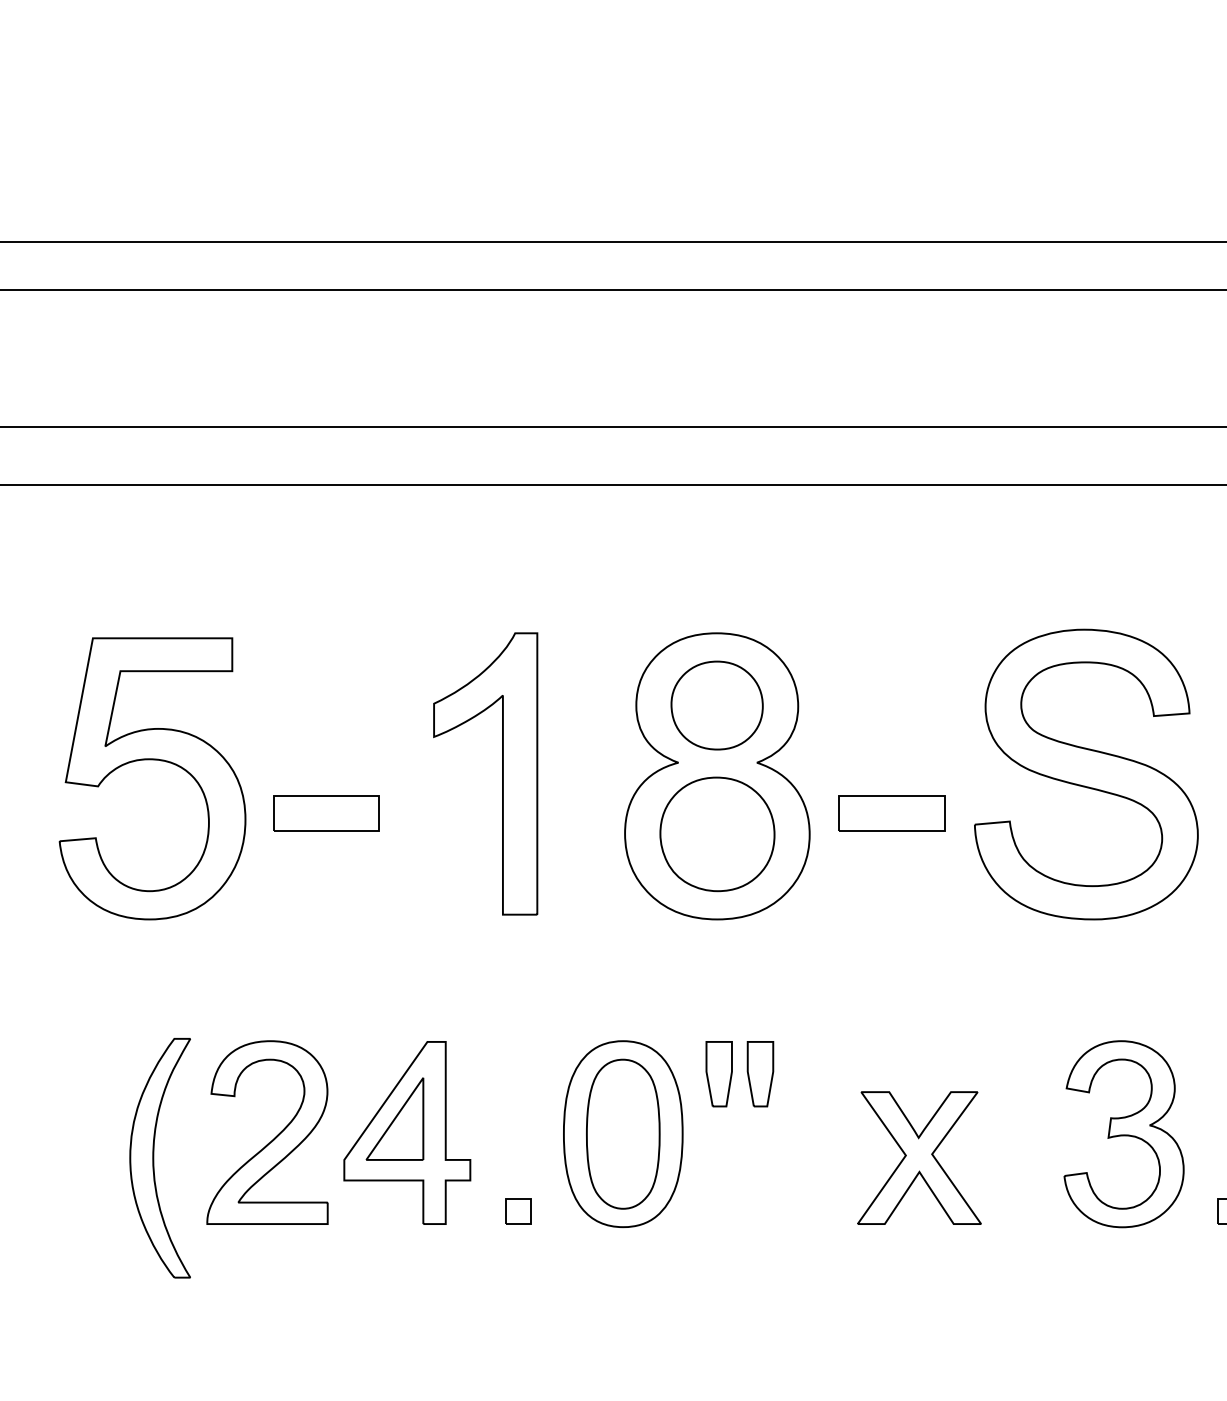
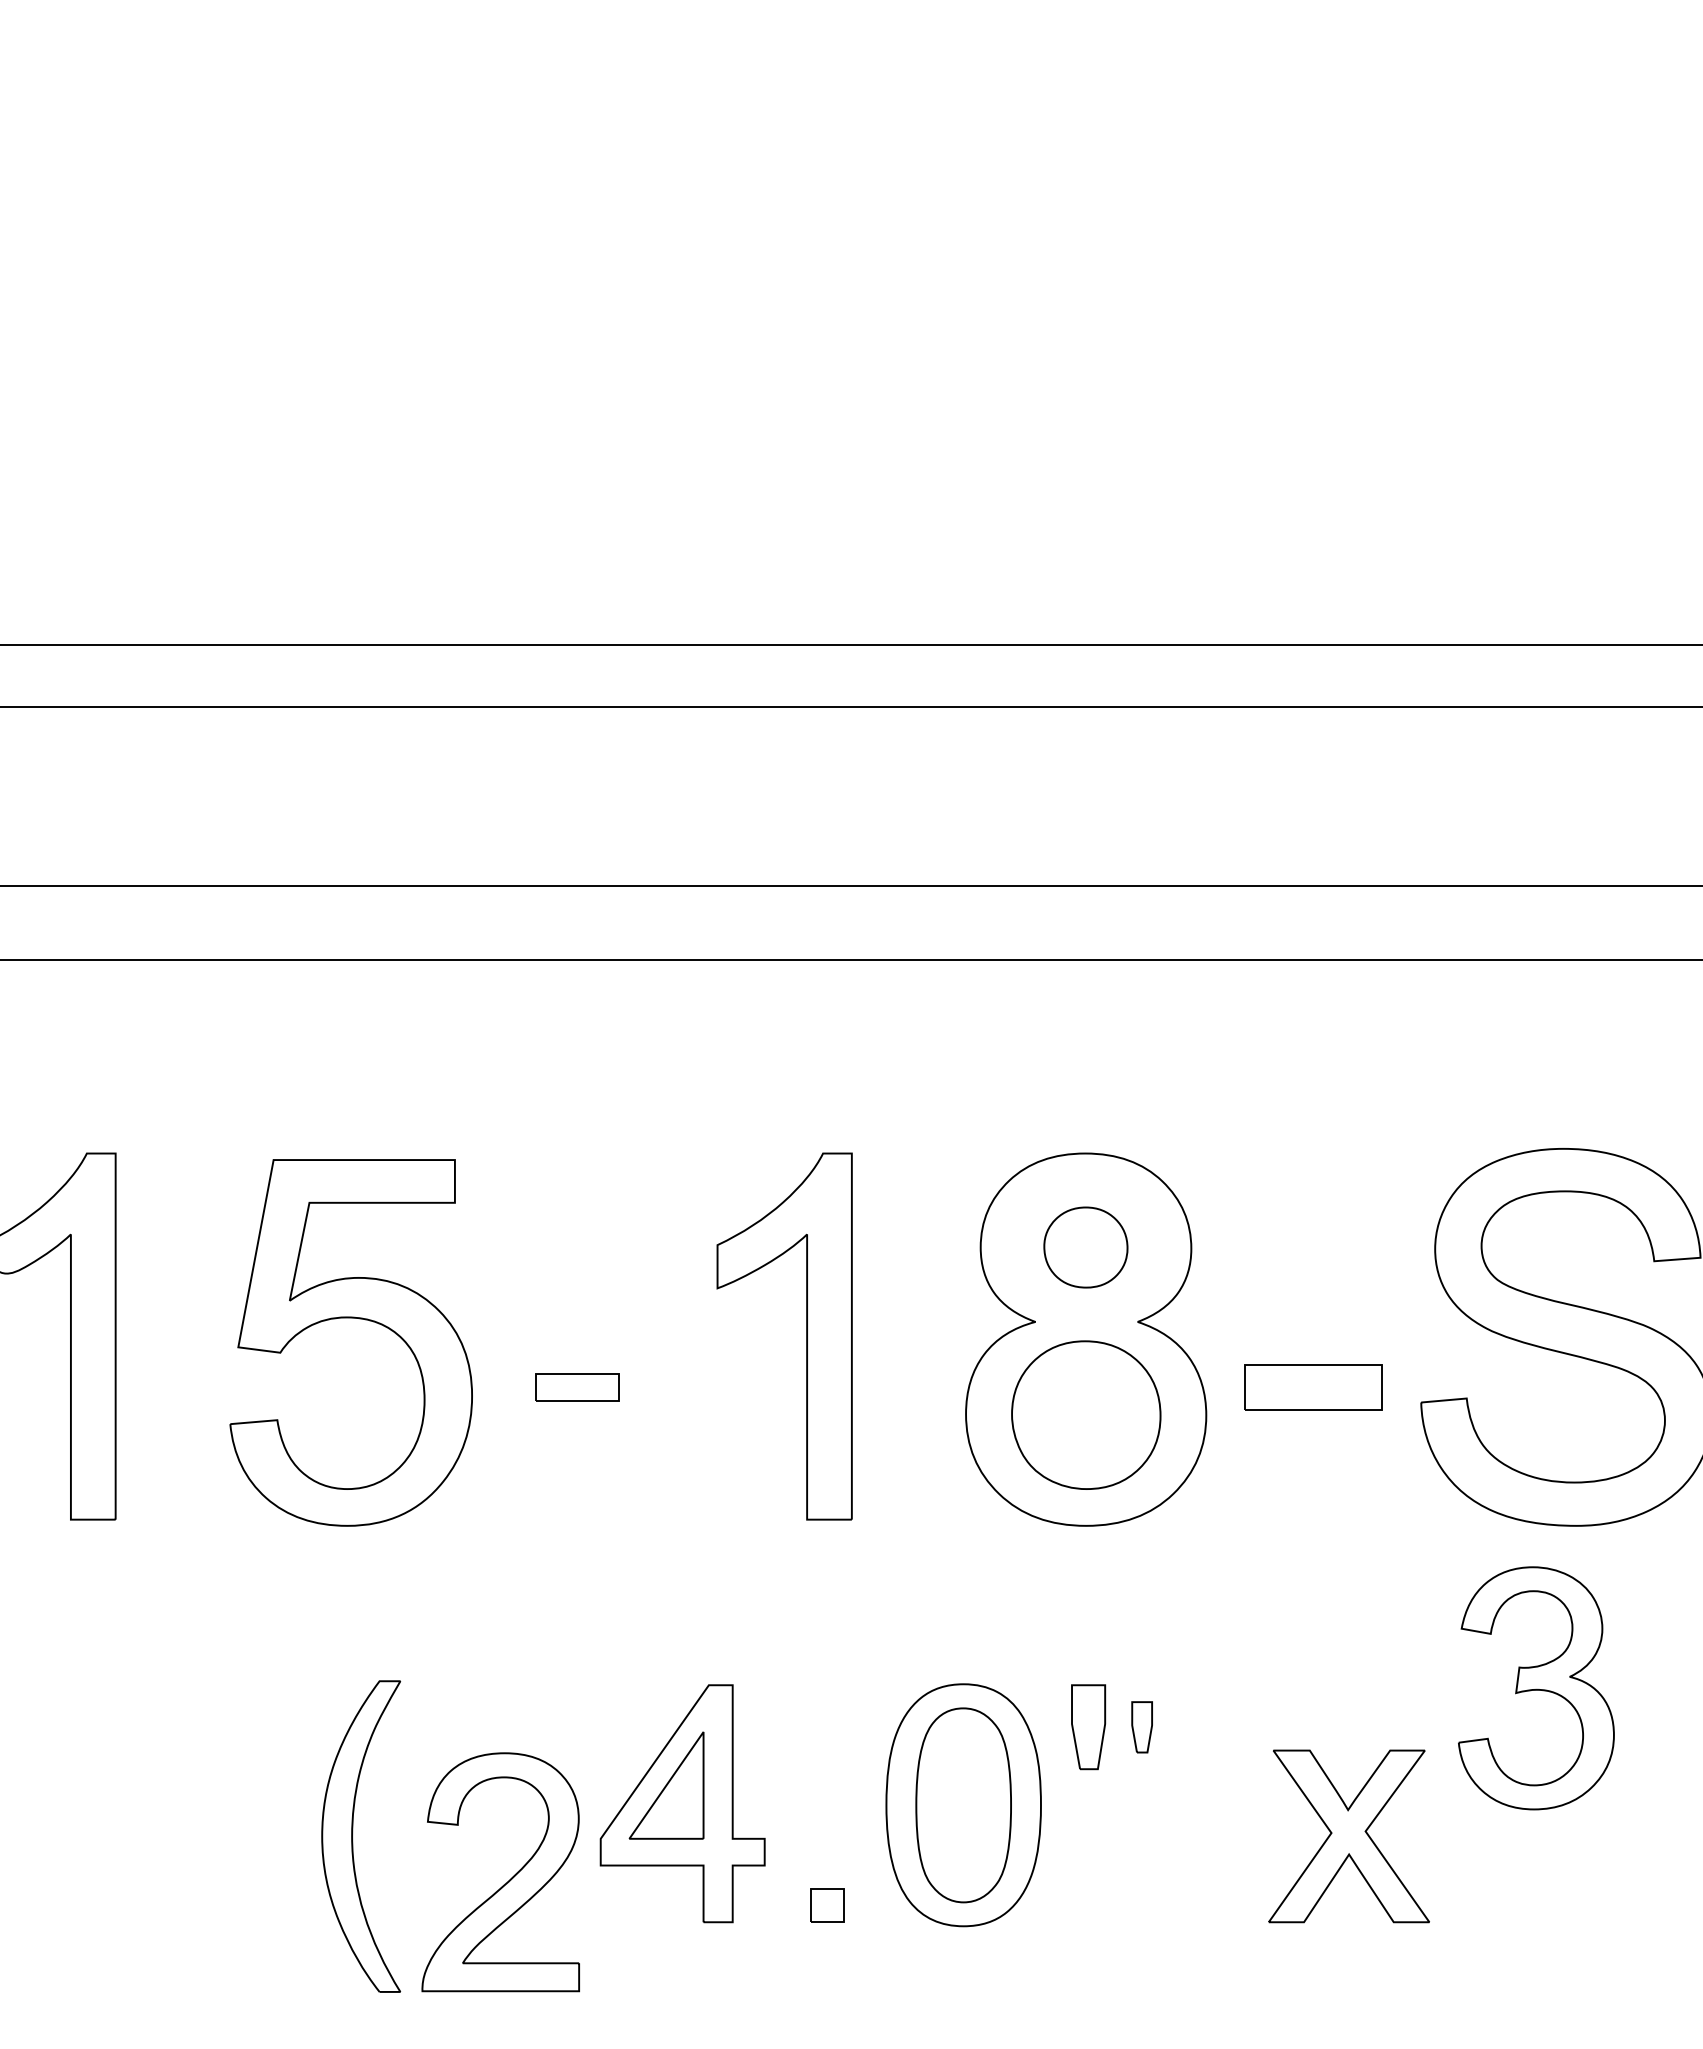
part: (716, 705) -> (1085, 1247), size x0.7
part: (326, 813) -> (577, 1387), size x0.6
part: (759, 1074) -> (1141, 1727), size x0.6
part: (1124, 1134) -> (1536, 1688), moved
part: (273, 1138) -> (508, 1880), moved

